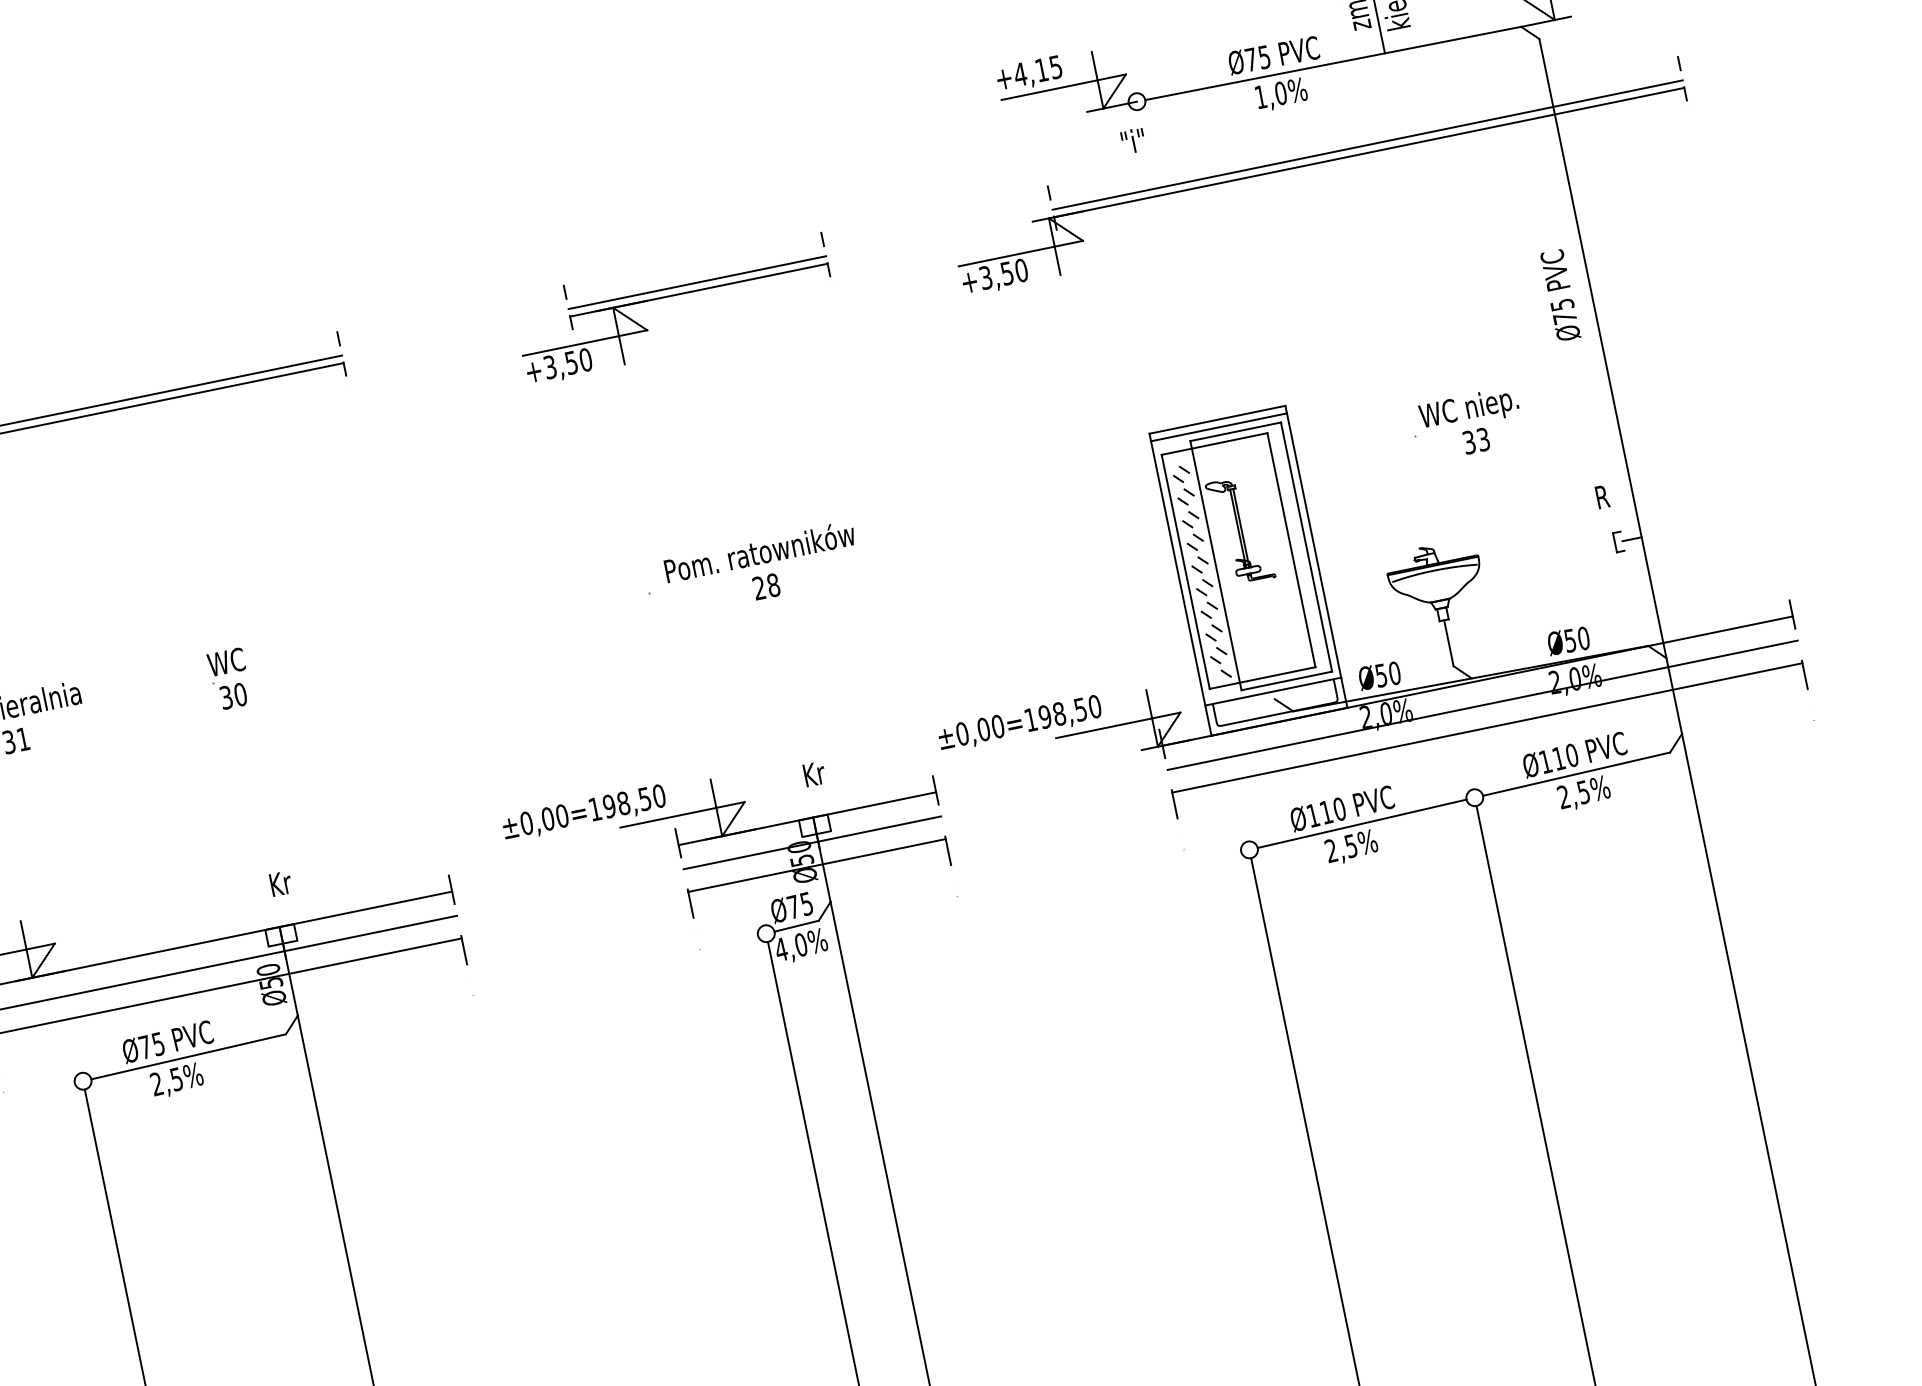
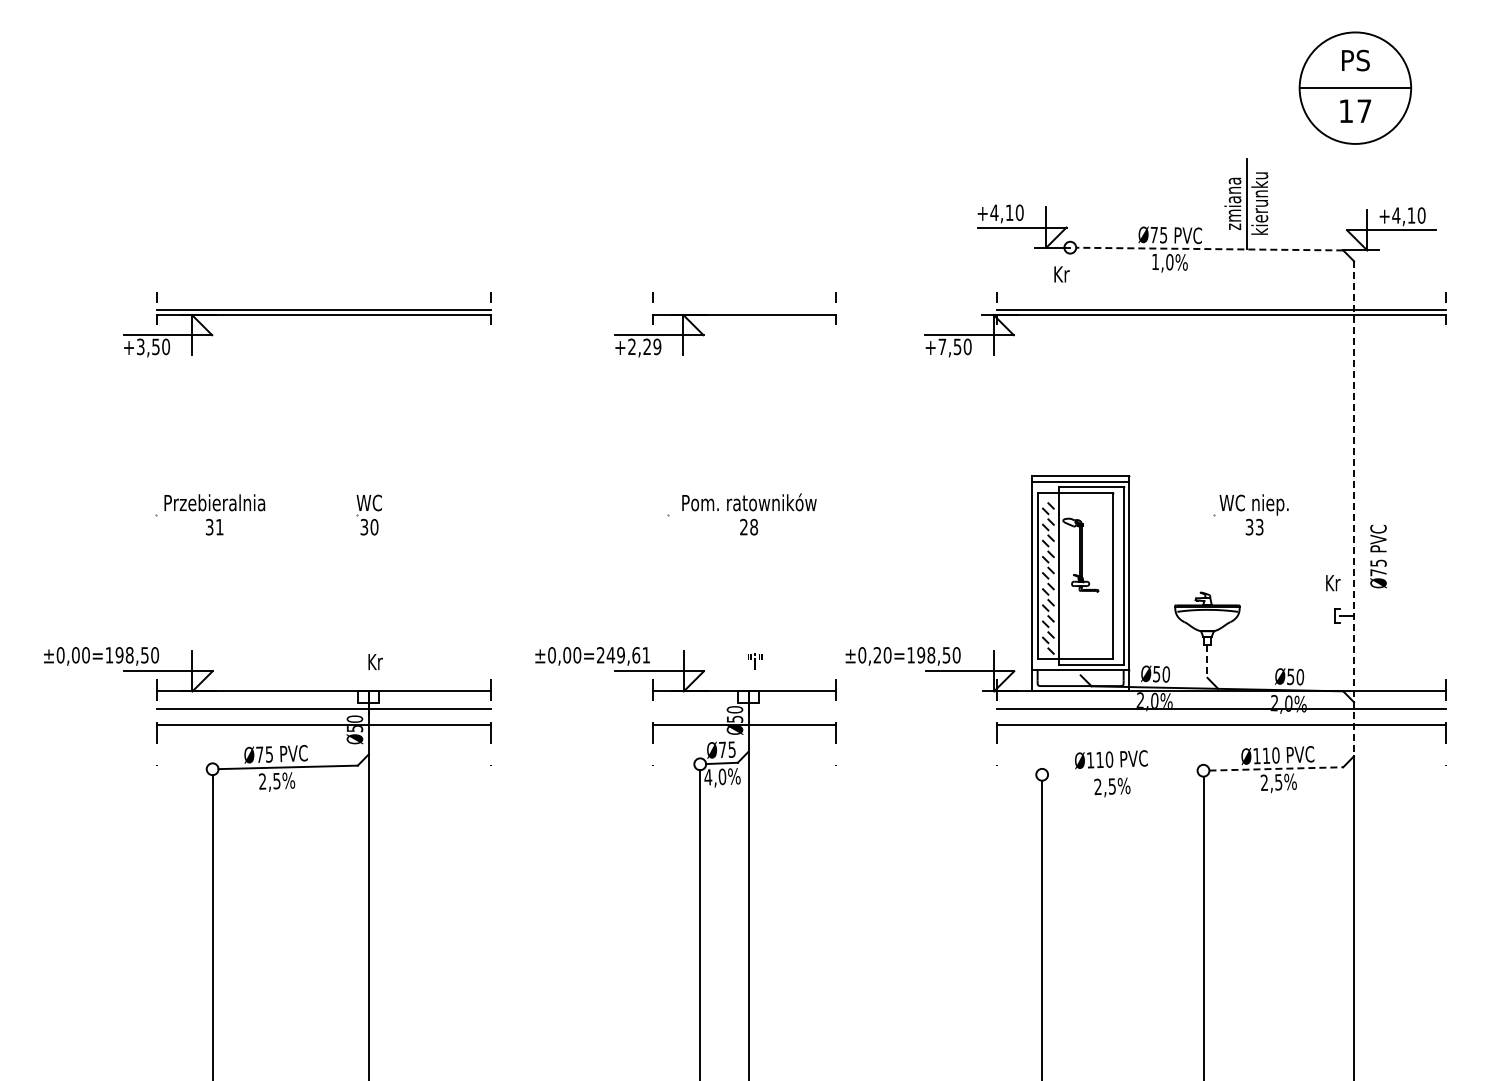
line: (1332, 64) -> (1209, 249), solid -> dashed
text: (1055, 66) -> (1019, 212), +4,15 -> +4,10
text: (1132, 141) -> (1061, 274), "i" -> Kr
text: (986, 277) -> (942, 346), +3,50 -> +7,50
line: (697, 282) -> (744, 309), removed
text: (1560, 295) -> (1378, 556), moved
text: (567, 363) -> (644, 346), +3,50 -> +2,29
line: (1611, 387) -> (1354, 509), solid -> dashed
text: (1603, 497) -> (1333, 583), R -> Kr
line: (1449, 644) -> (1207, 662), solid -> dashed
text: (983, 729) -> (877, 655), ±0,00=198,50 -> ±0,20=198,50
text: (814, 773) -> (755, 661), Kr -> "i"
line: (1576, 773) -> (1276, 768), solid -> dashed
text: (627, 803) -> (623, 655), ±0,00=198,50 -> ±0,00=249,61
line: (1361, 823) -> (1122, 772), removed
line: (812, 842) -> (744, 708), removed

